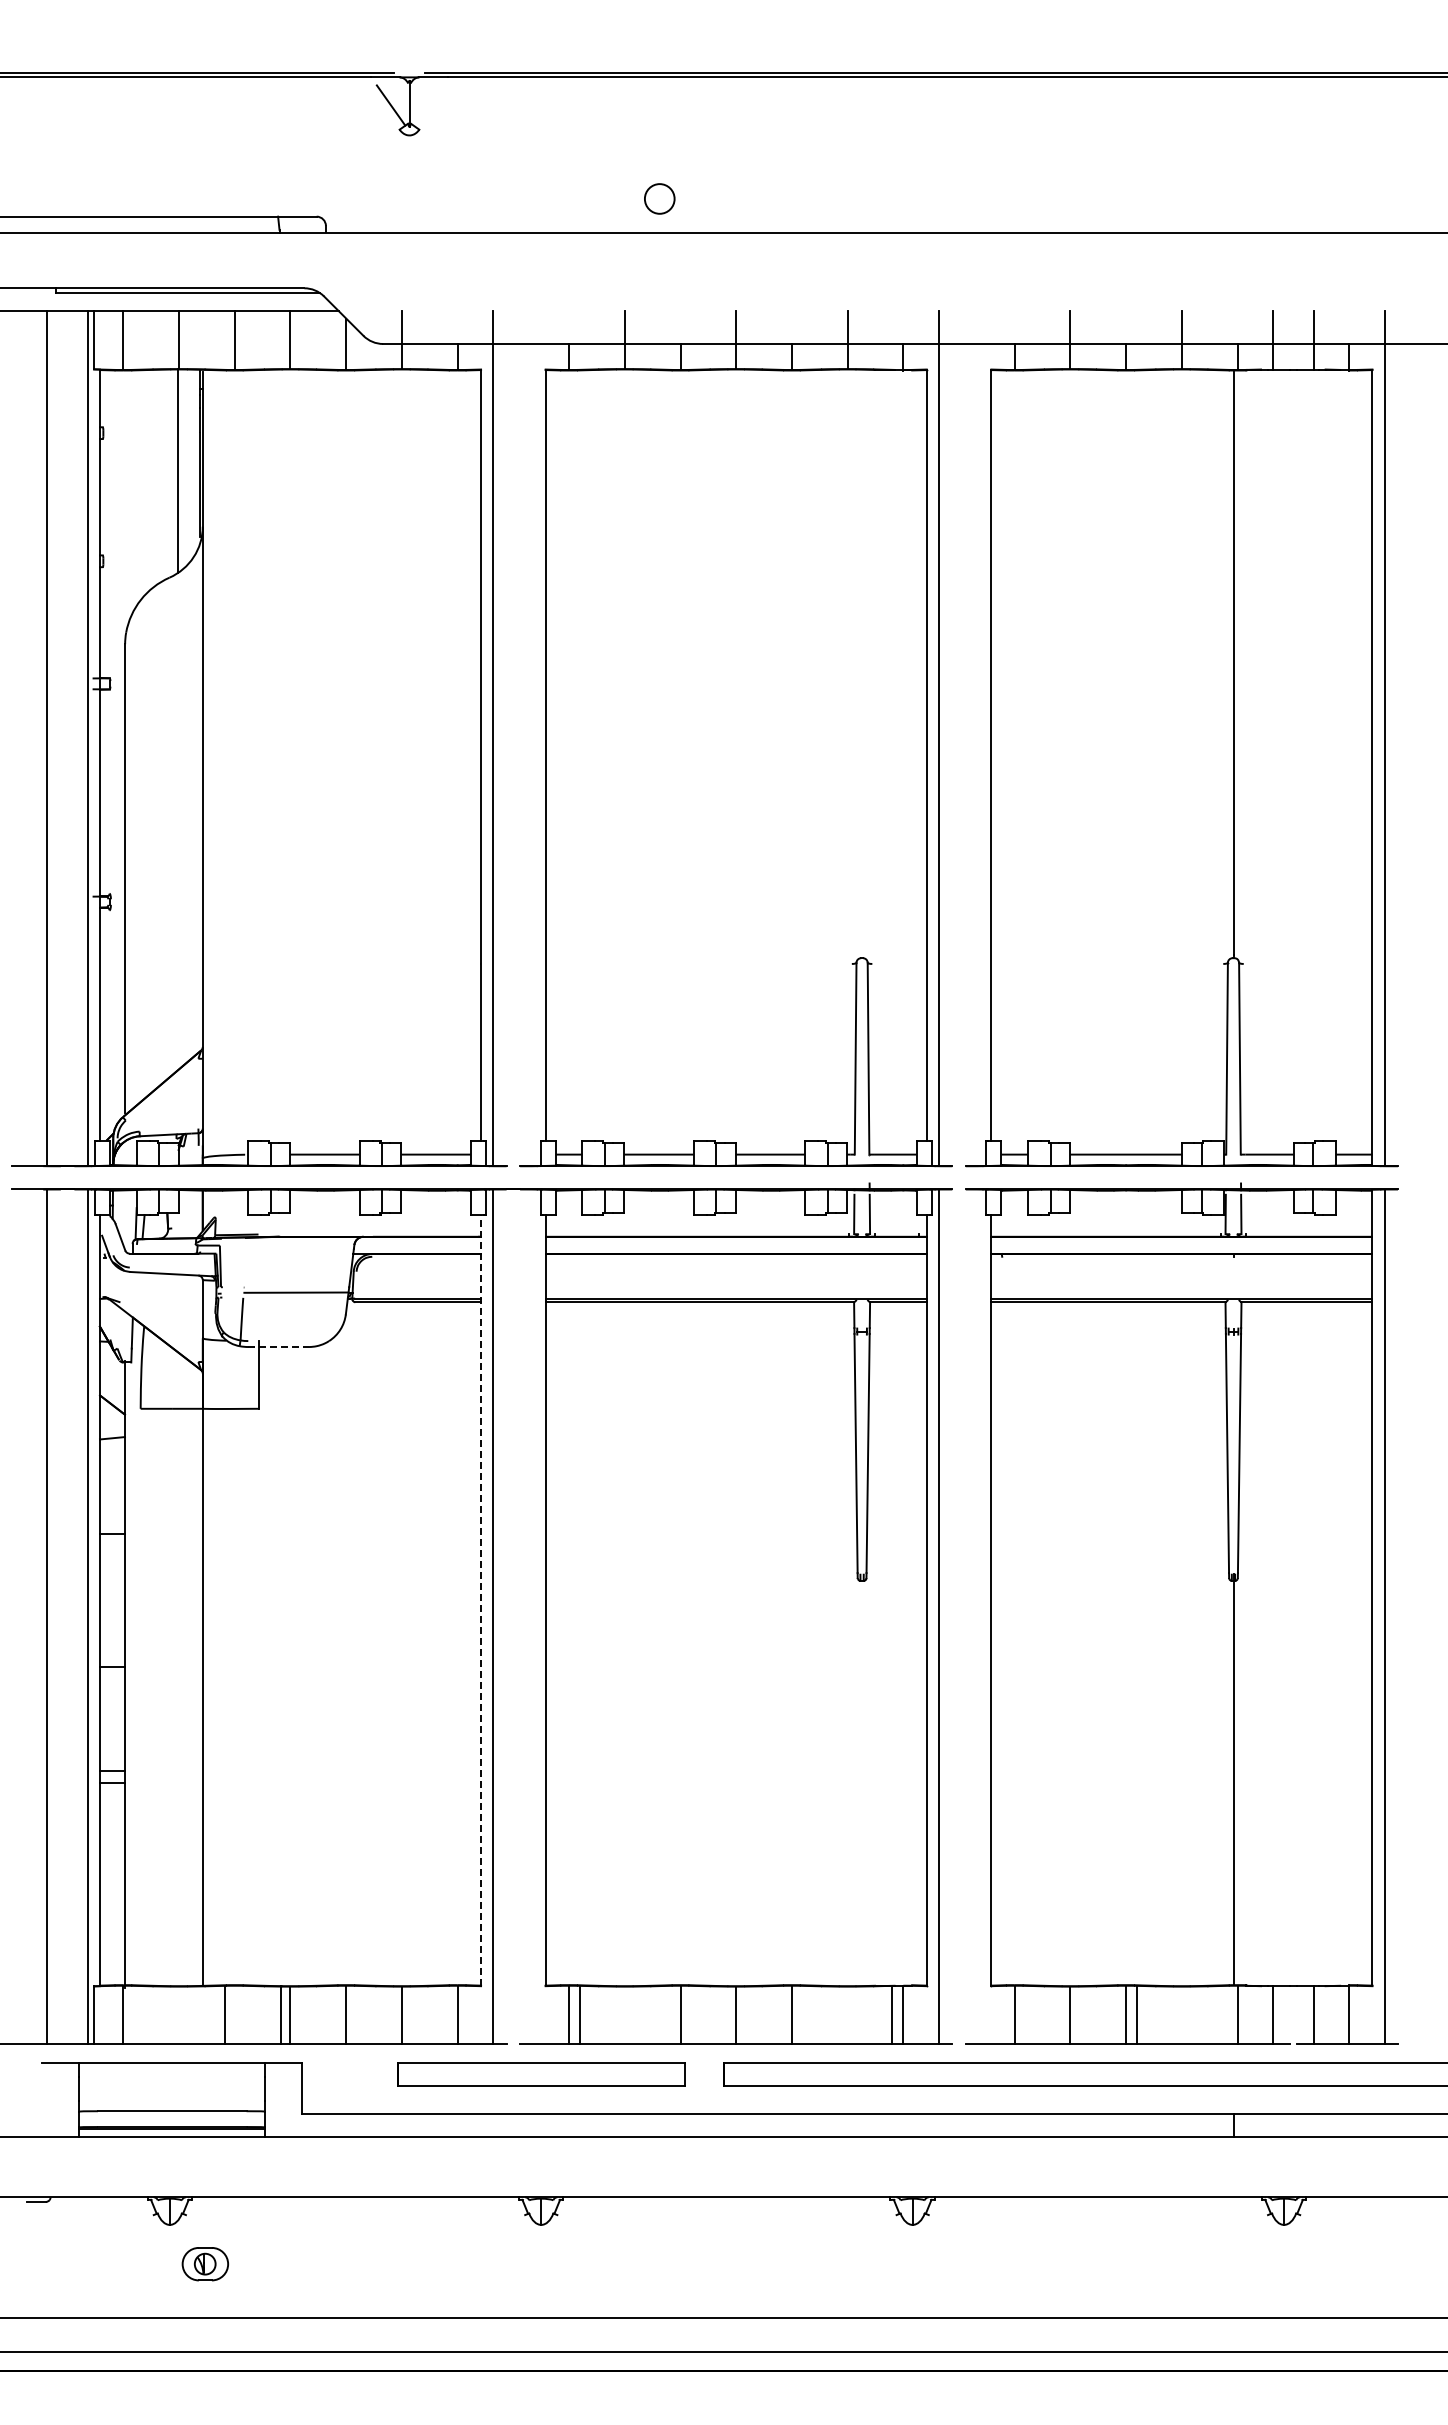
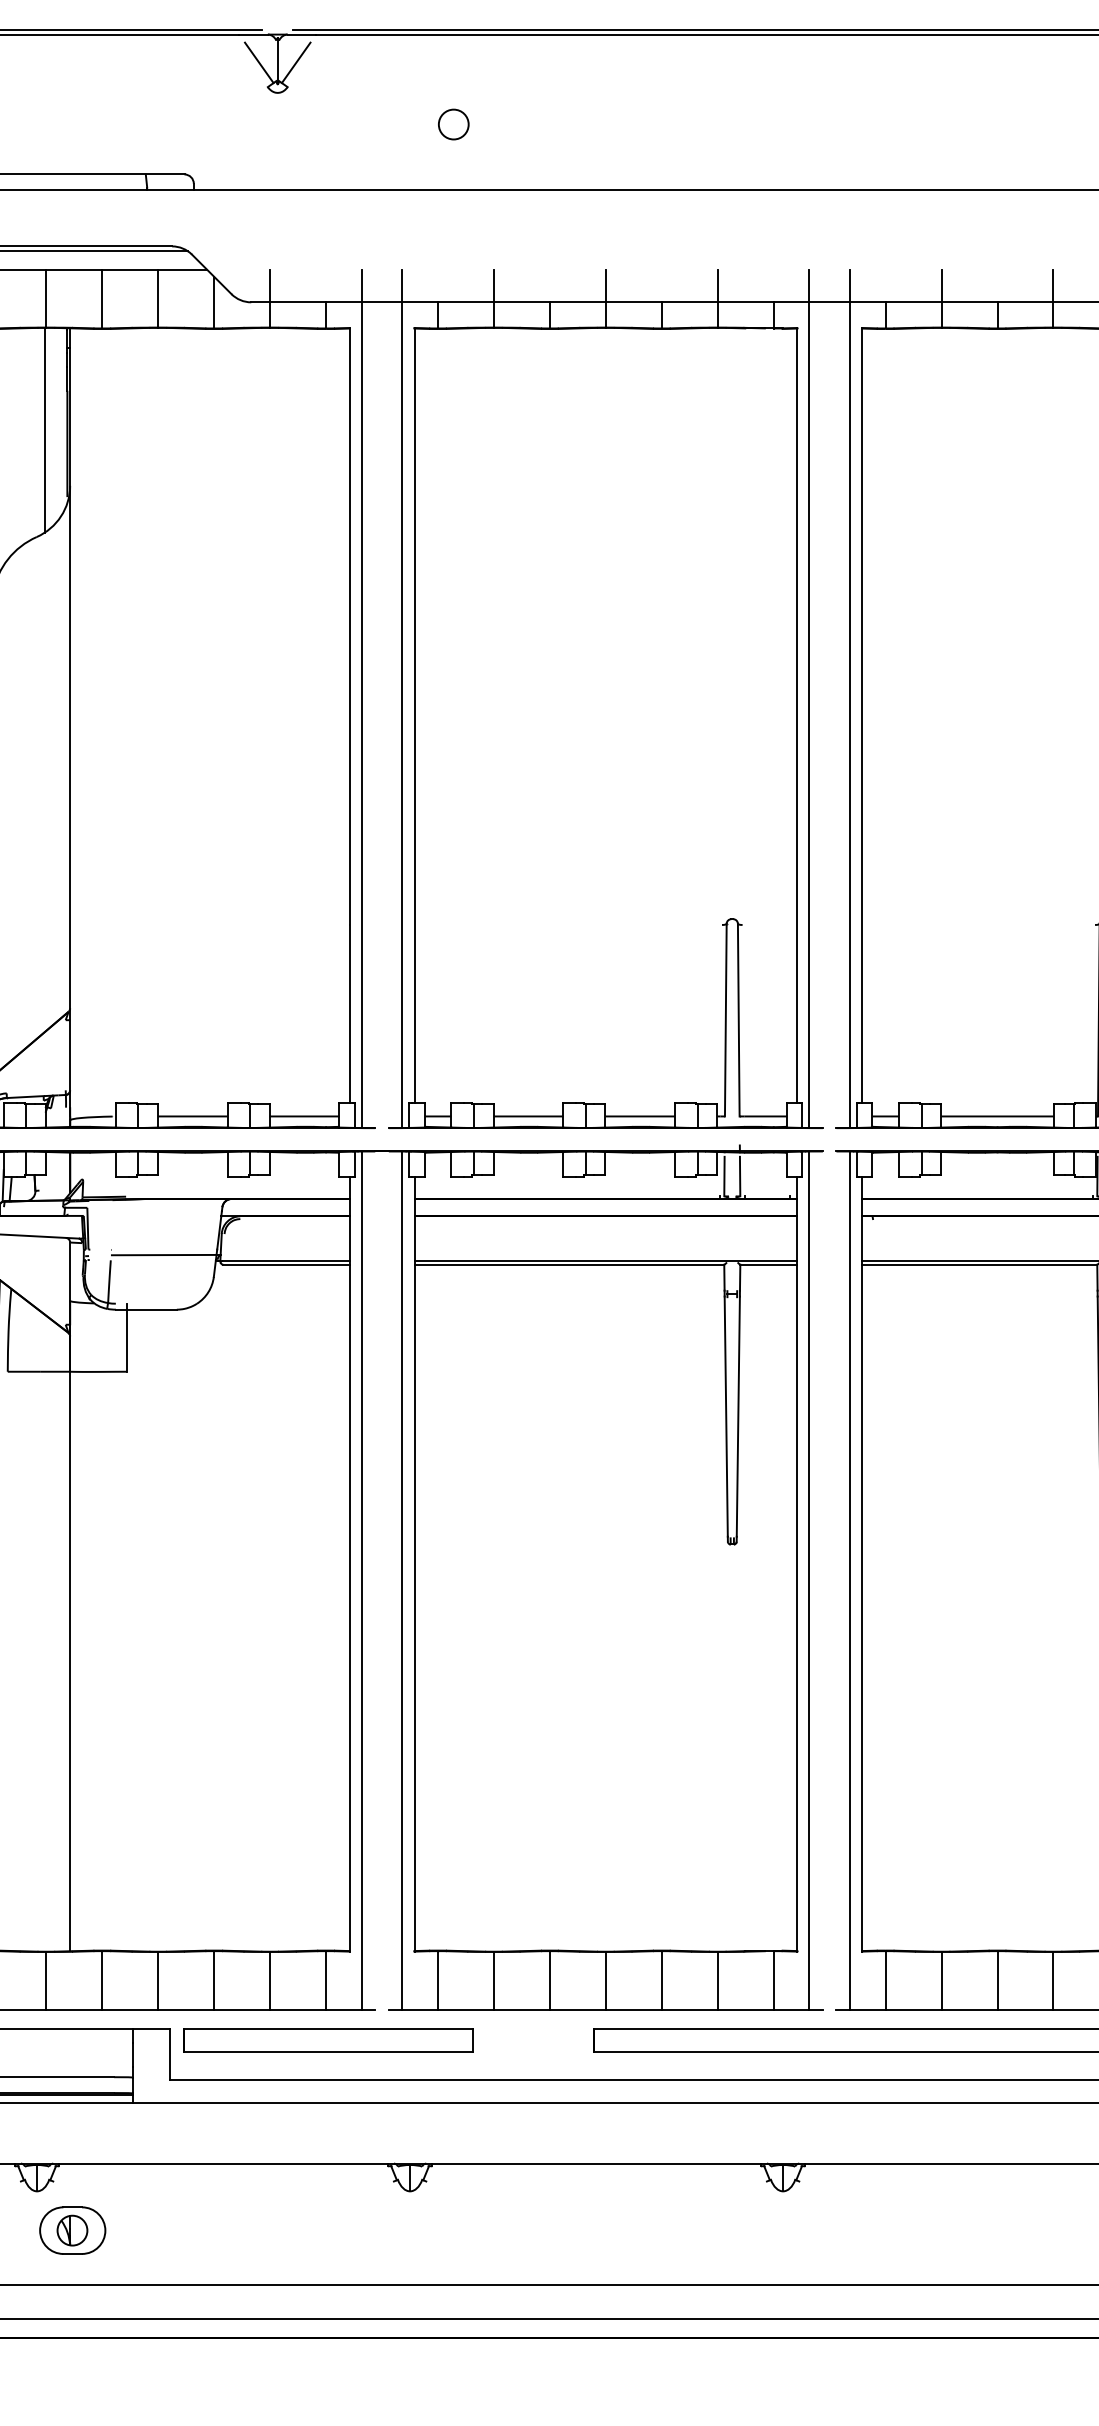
line: (427, 105) -> (295, 62), added
circle: (659, 198) -> (453, 124), moved
line: (533, 738) -> (402, 698), added
line: (979, 738) -> (850, 698), added
line: (279, 1347) -> (147, 1310), dashed -> solid
line: (481, 1600) -> (350, 1564), dashed -> solid
line: (533, 1616) -> (402, 1580), added
line: (979, 1616) -> (850, 1580), added
line: (280, 2014) -> (102, 1980), moved
line: (225, 2015) -> (46, 1981), moved
line: (579, 2015) -> (493, 1981), moved
line: (891, 2015) -> (717, 1981), moved
line: (1136, 2015) -> (1053, 1981), moved
part: (541, 2074) -> (327, 2040), moved
part: (205, 2264) -> (72, 2231), size x1.43

